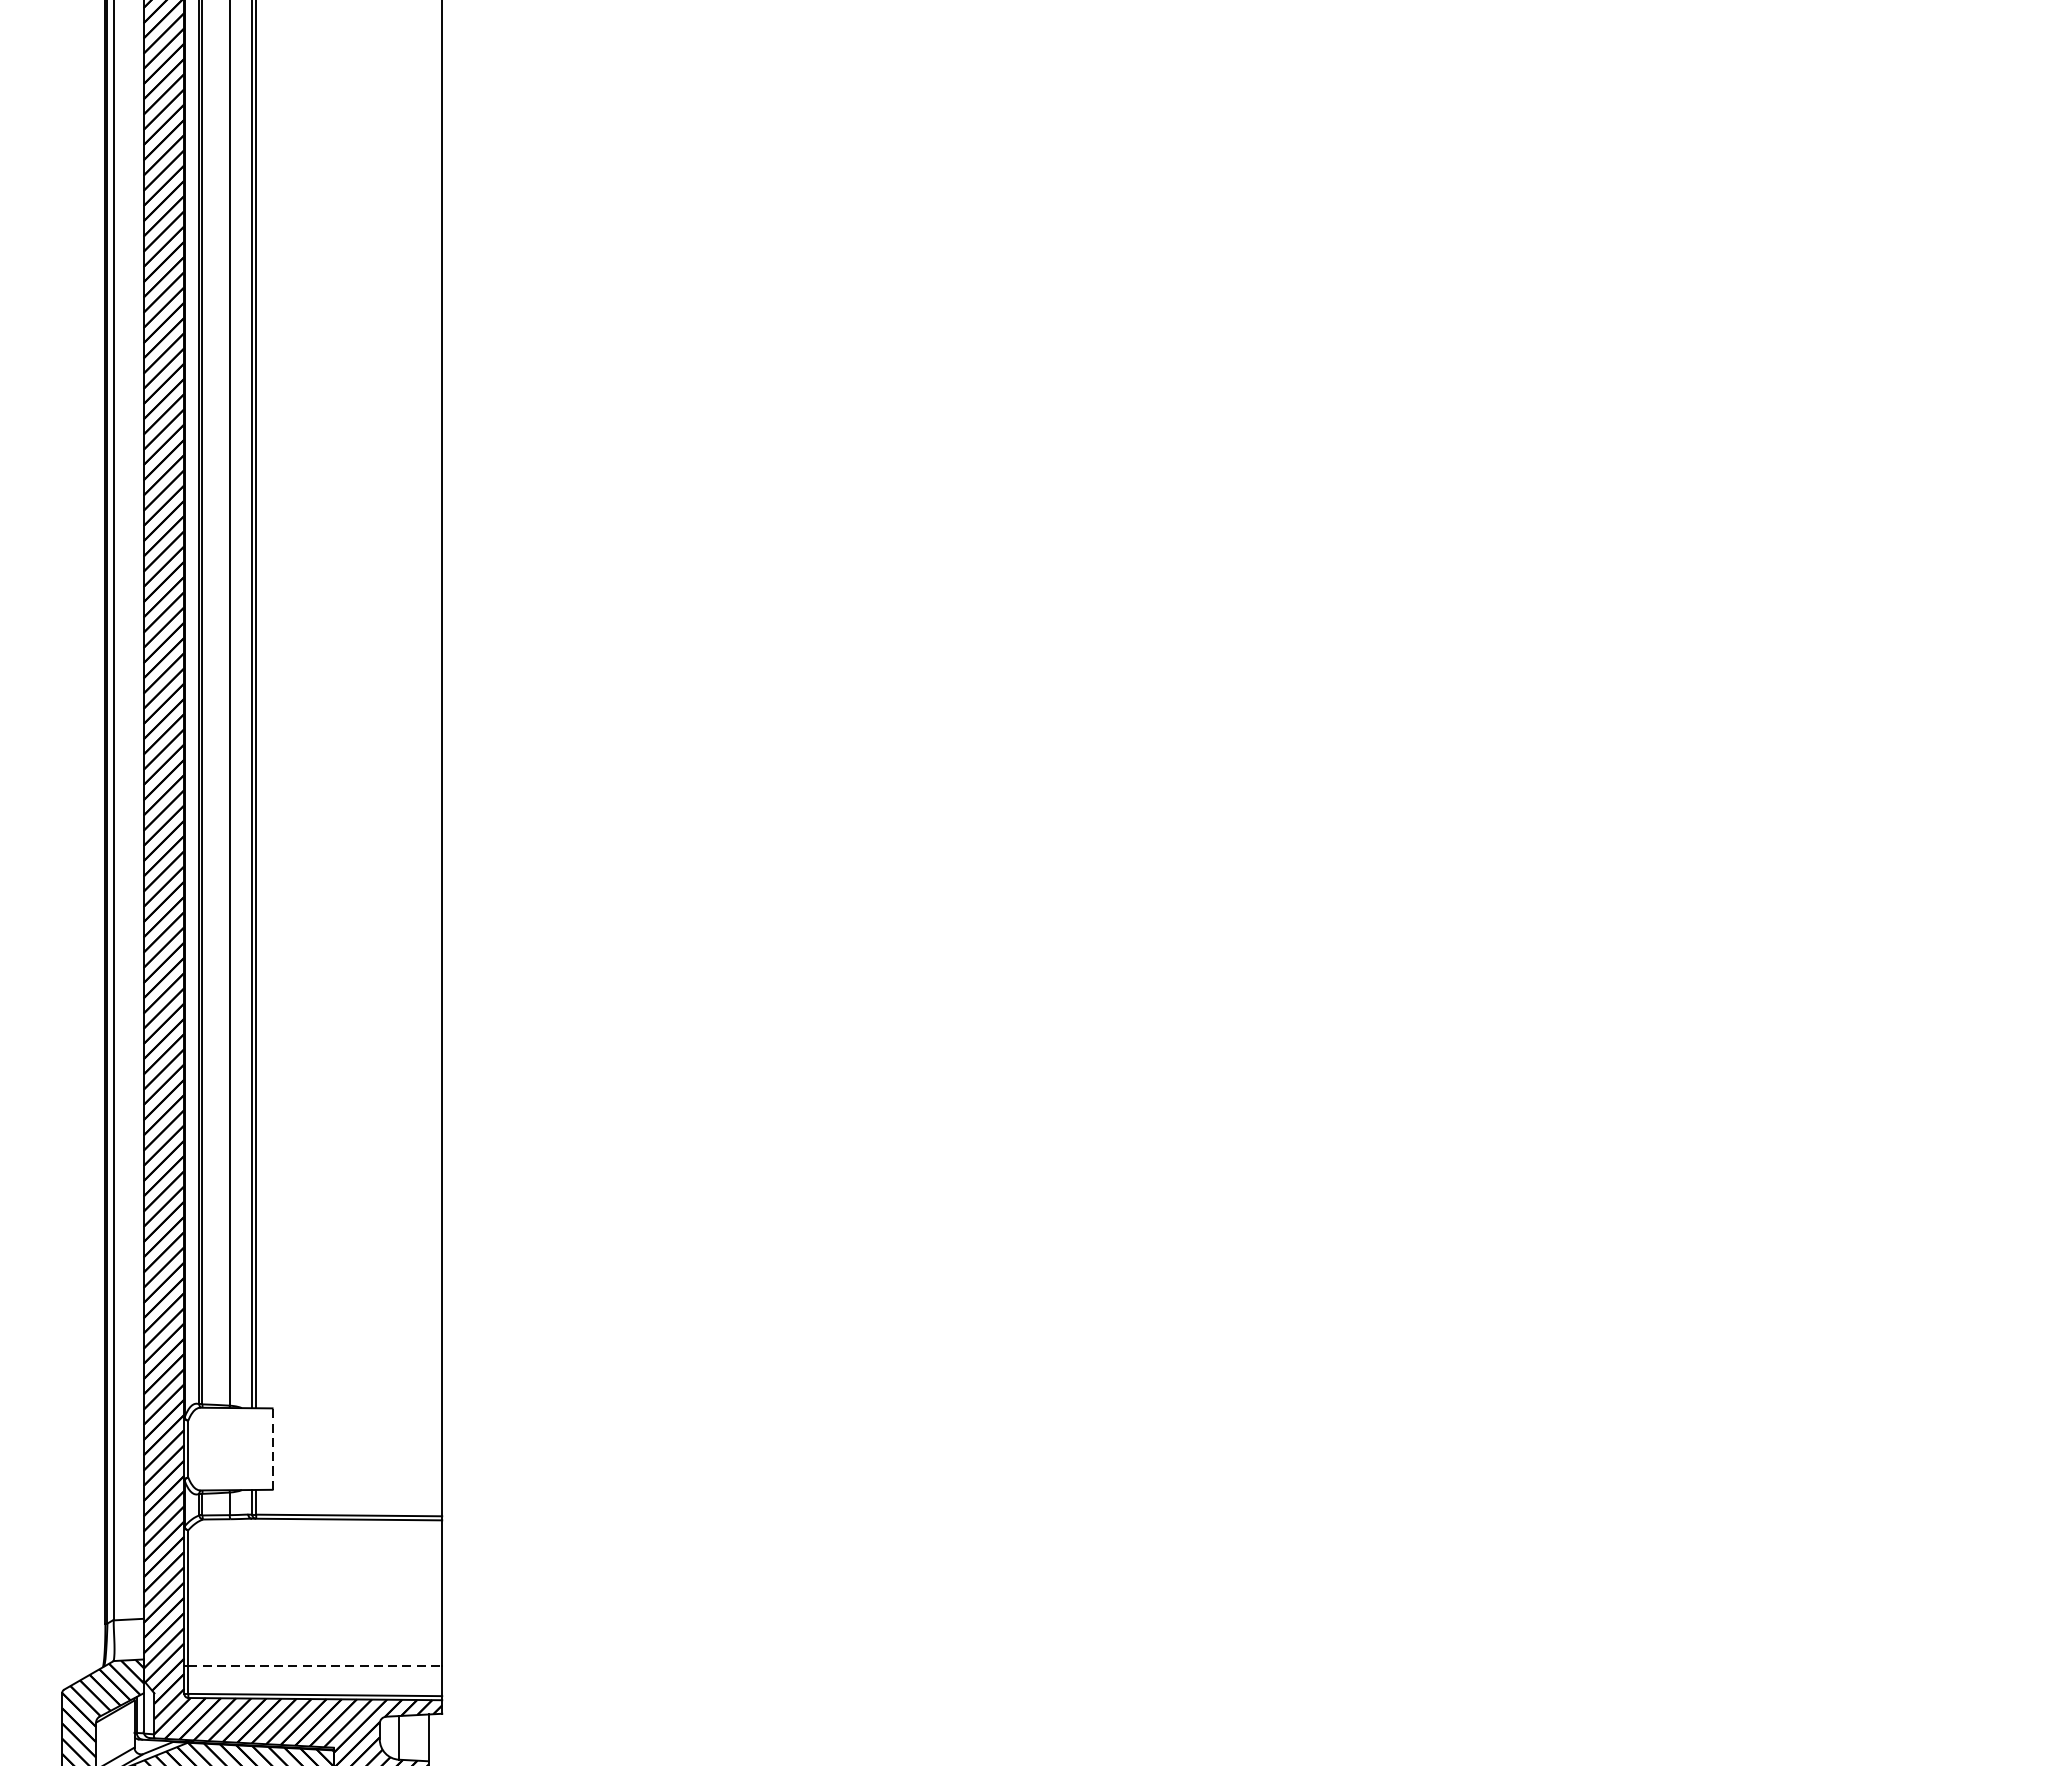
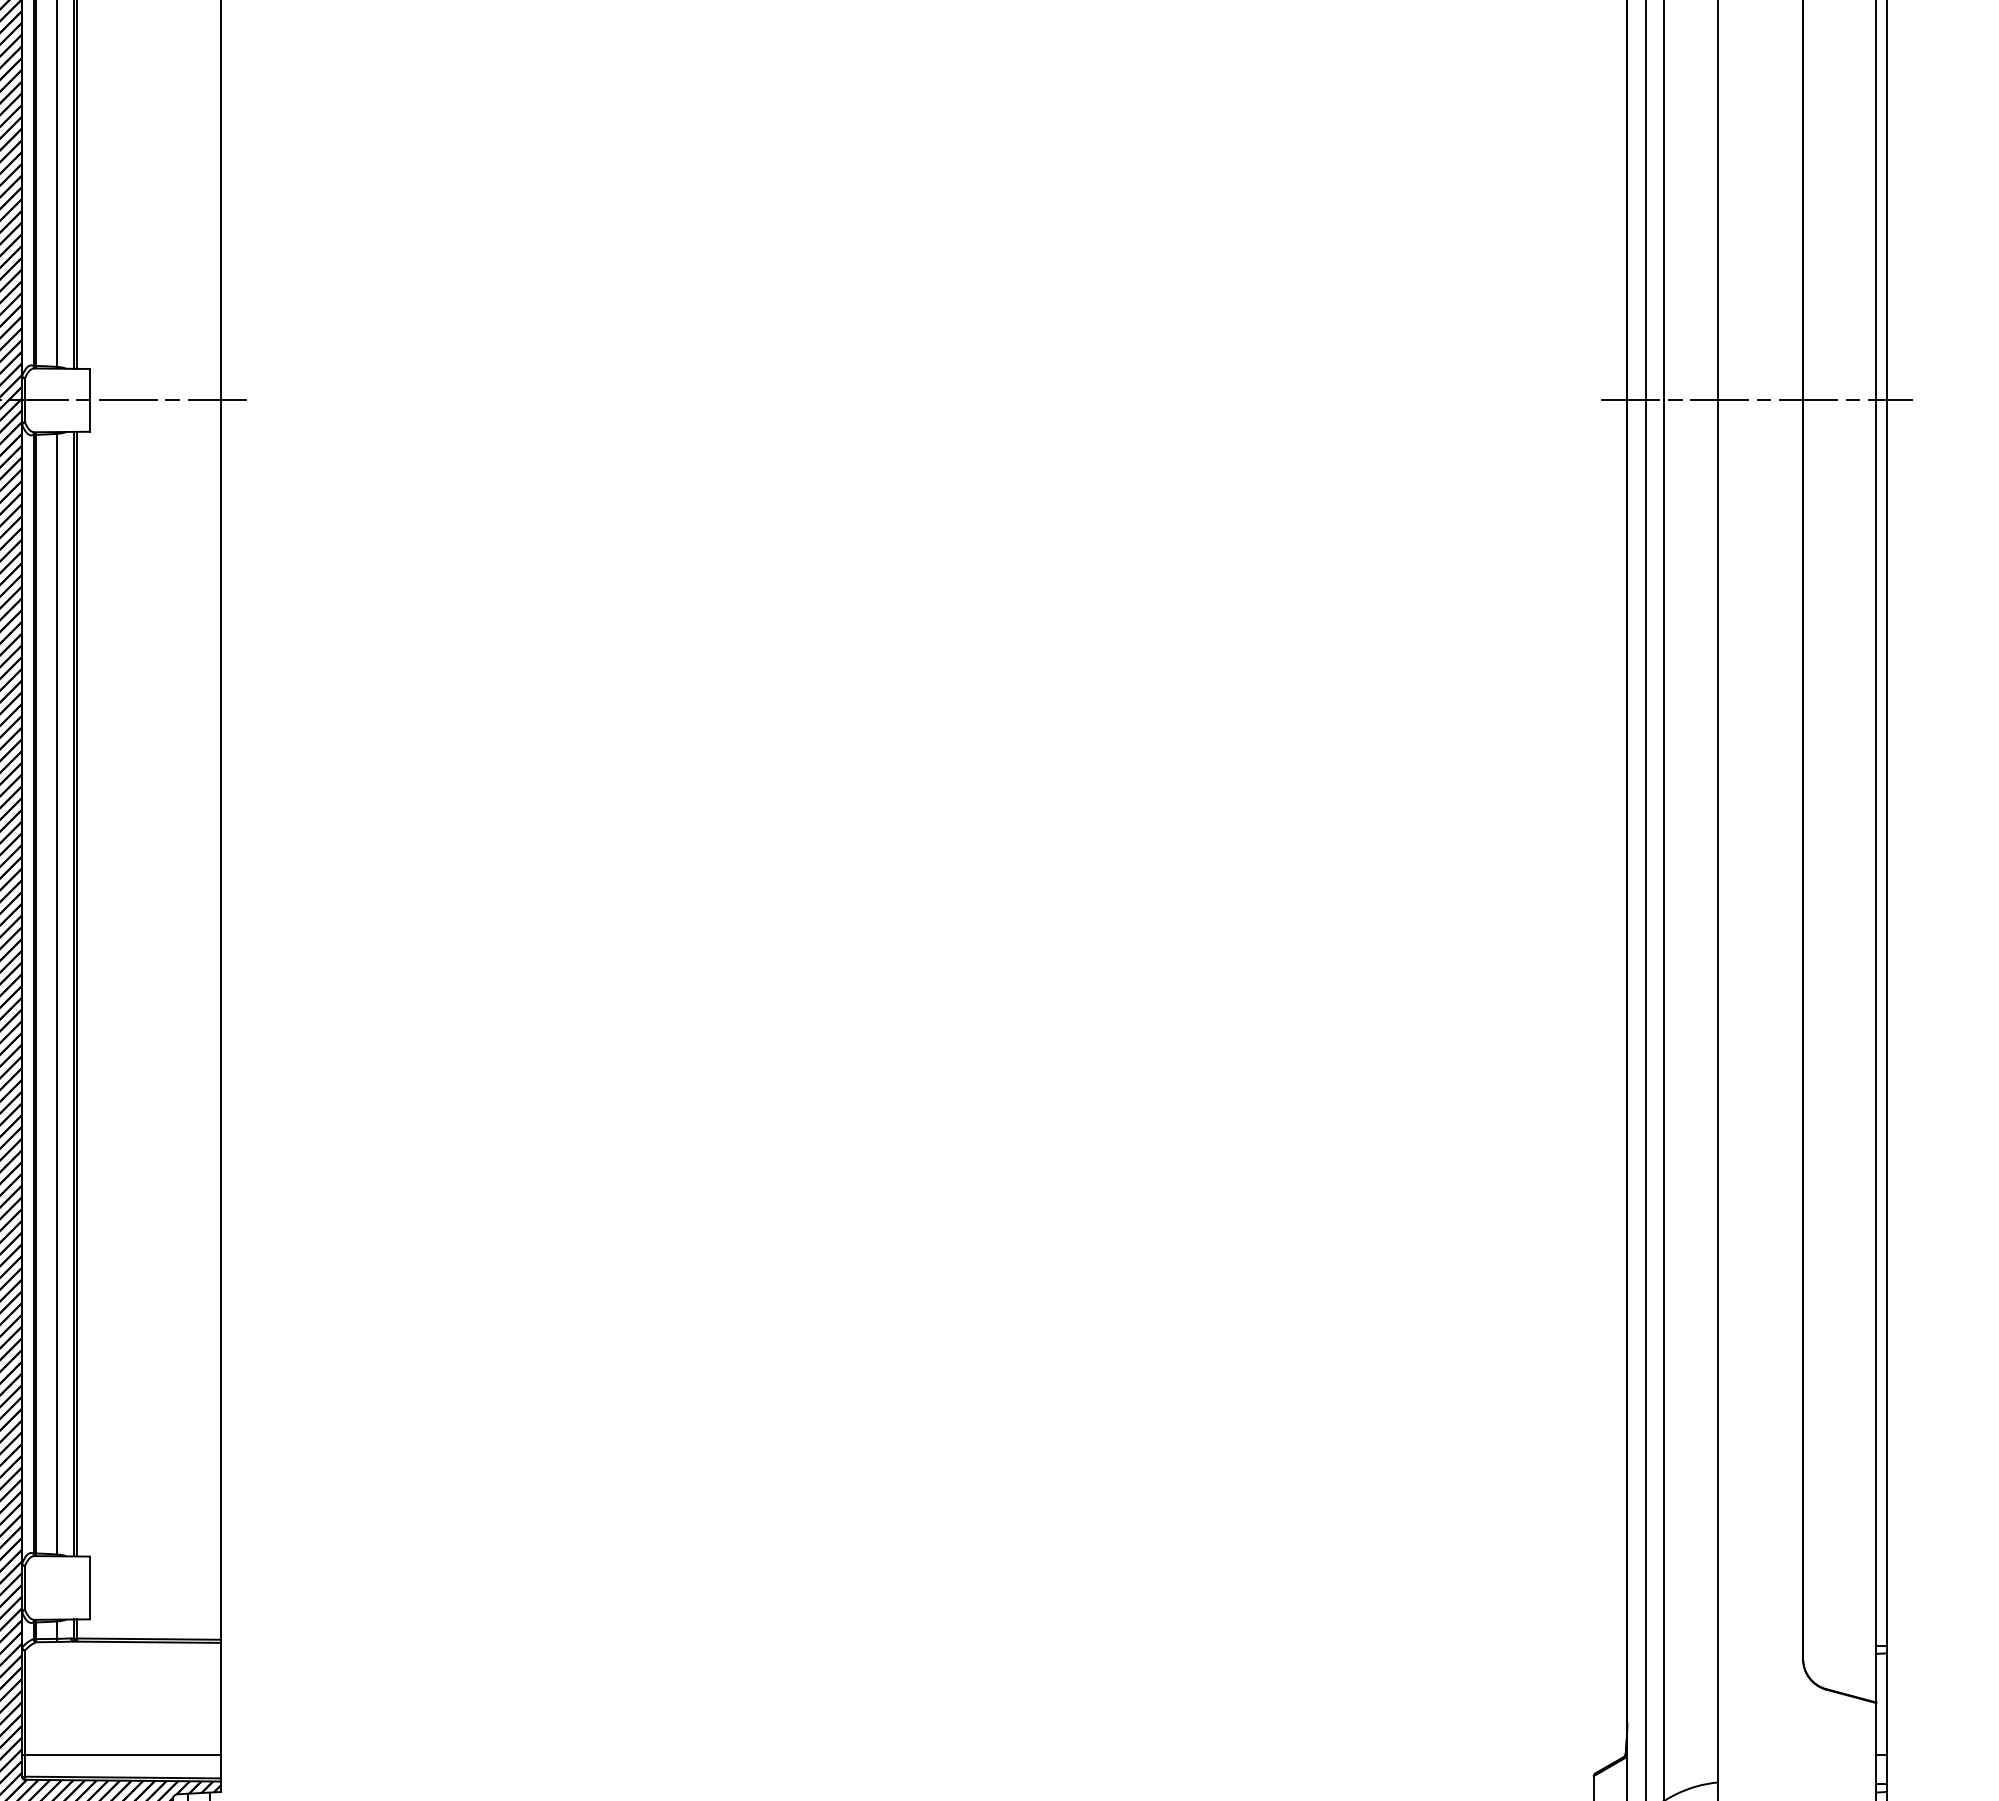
line: (271, 1448) -> (89, 1587), dashed -> solid
line: (314, 1666) -> (122, 1755), dashed -> solid

